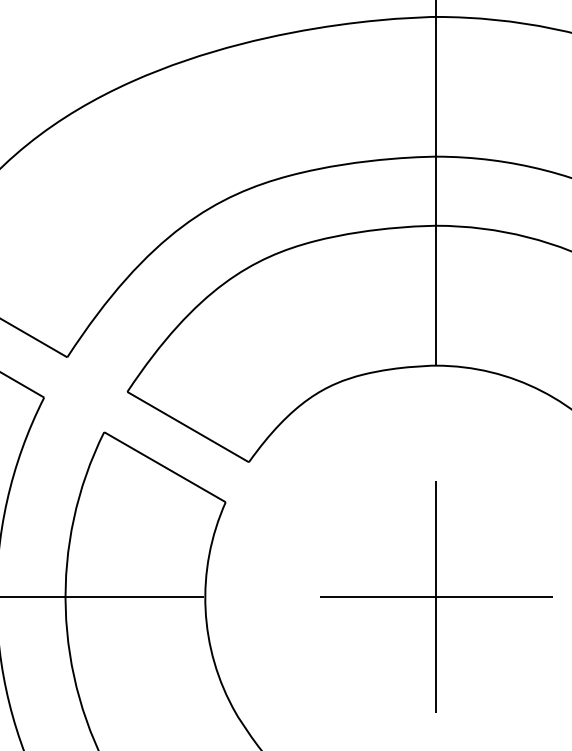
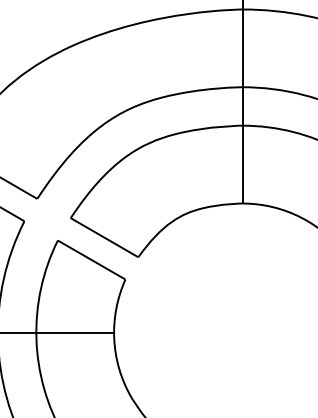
part: (436, 597) -> (242, 332), removed

